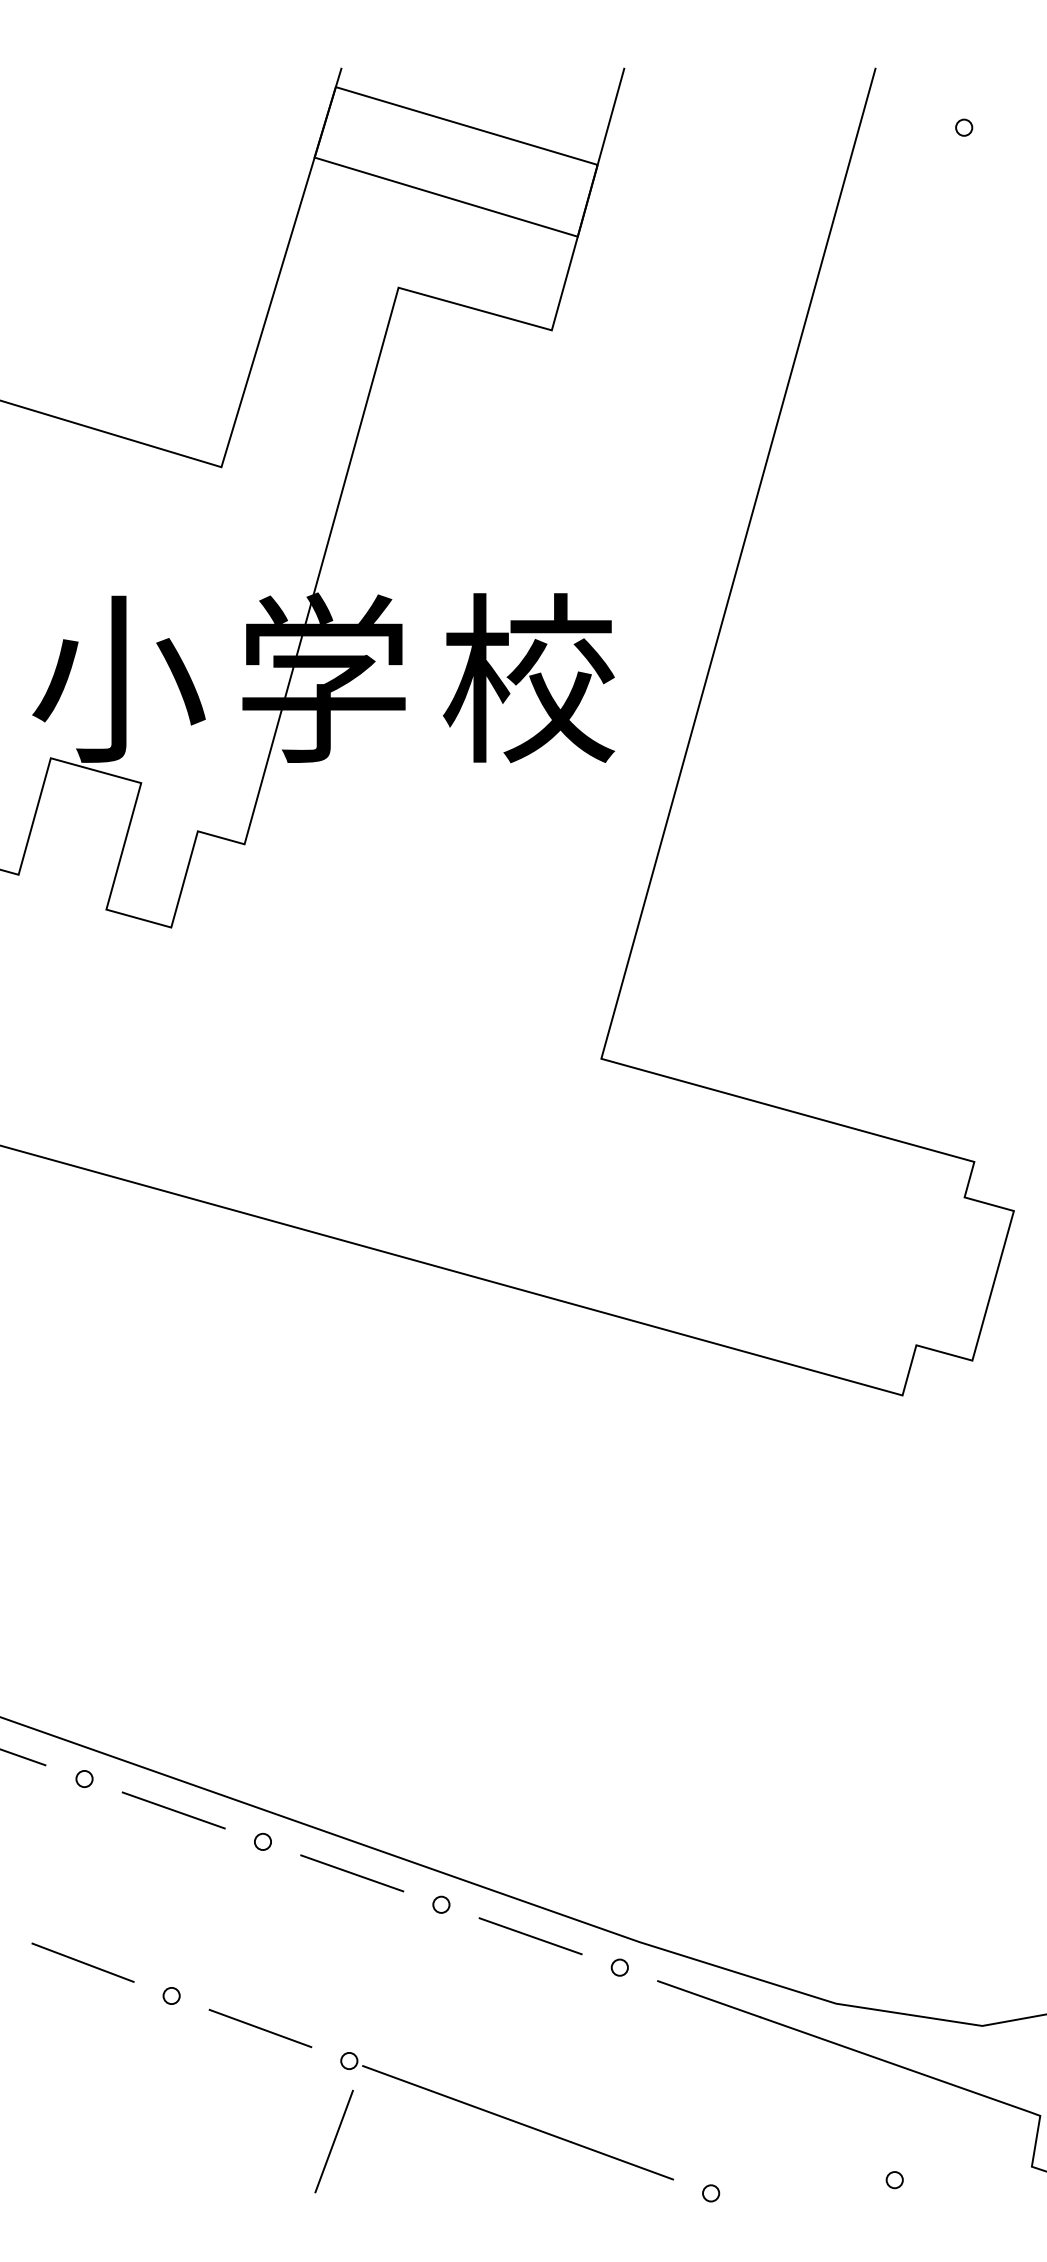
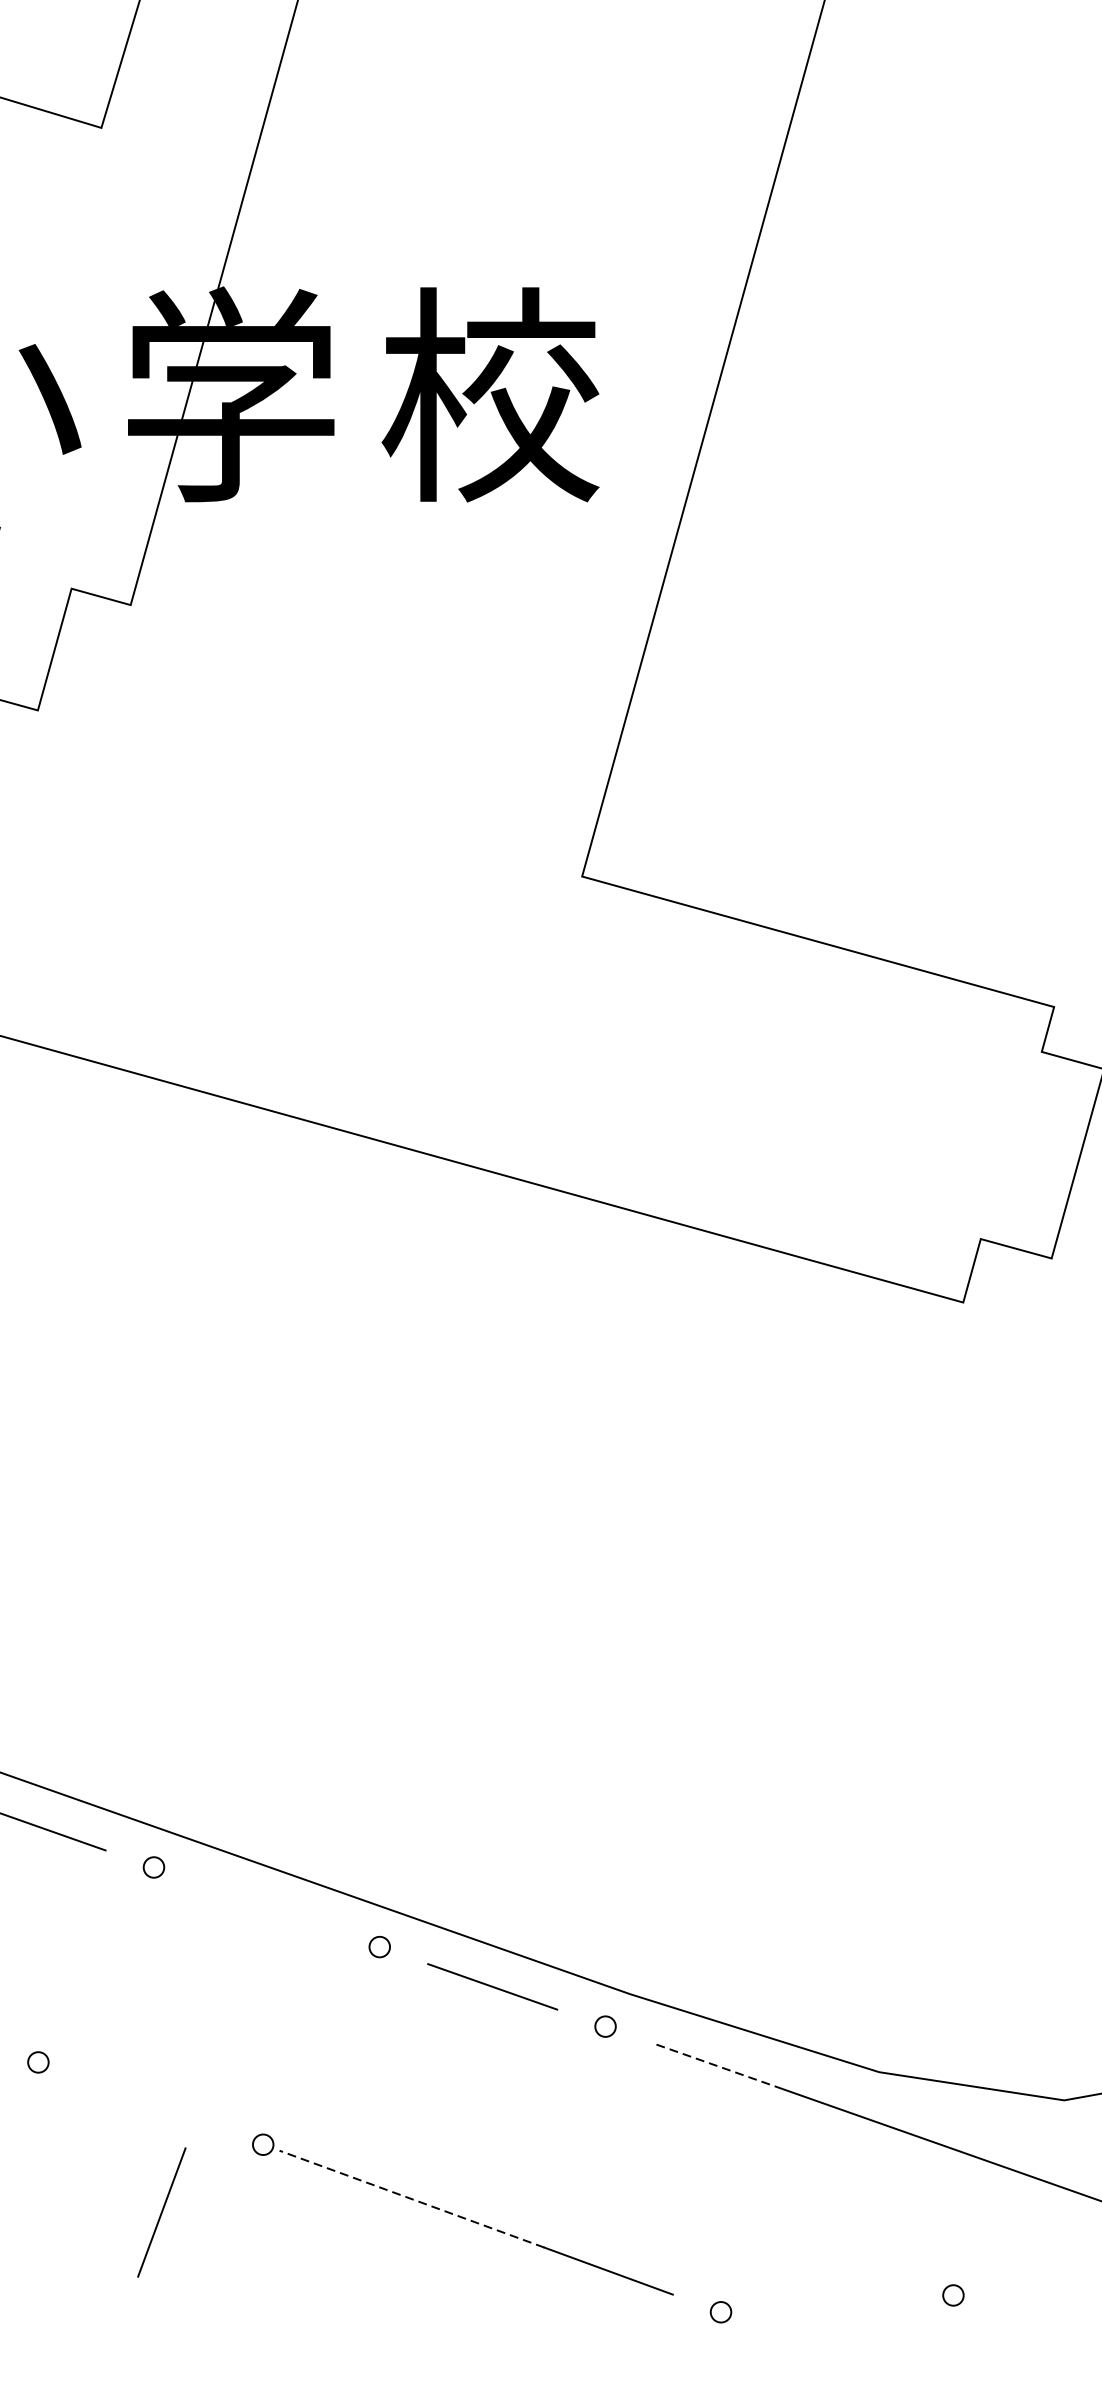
line: (352, 1873) -> (267, 1907), removed
line: (708, 1998) -> (717, 2065), solid -> dashed
line: (260, 2028) -> (150, 2103), removed
line: (466, 2103) -> (411, 2198), solid -> dashed
line: (333, 2141) -> (160, 2212), moved

